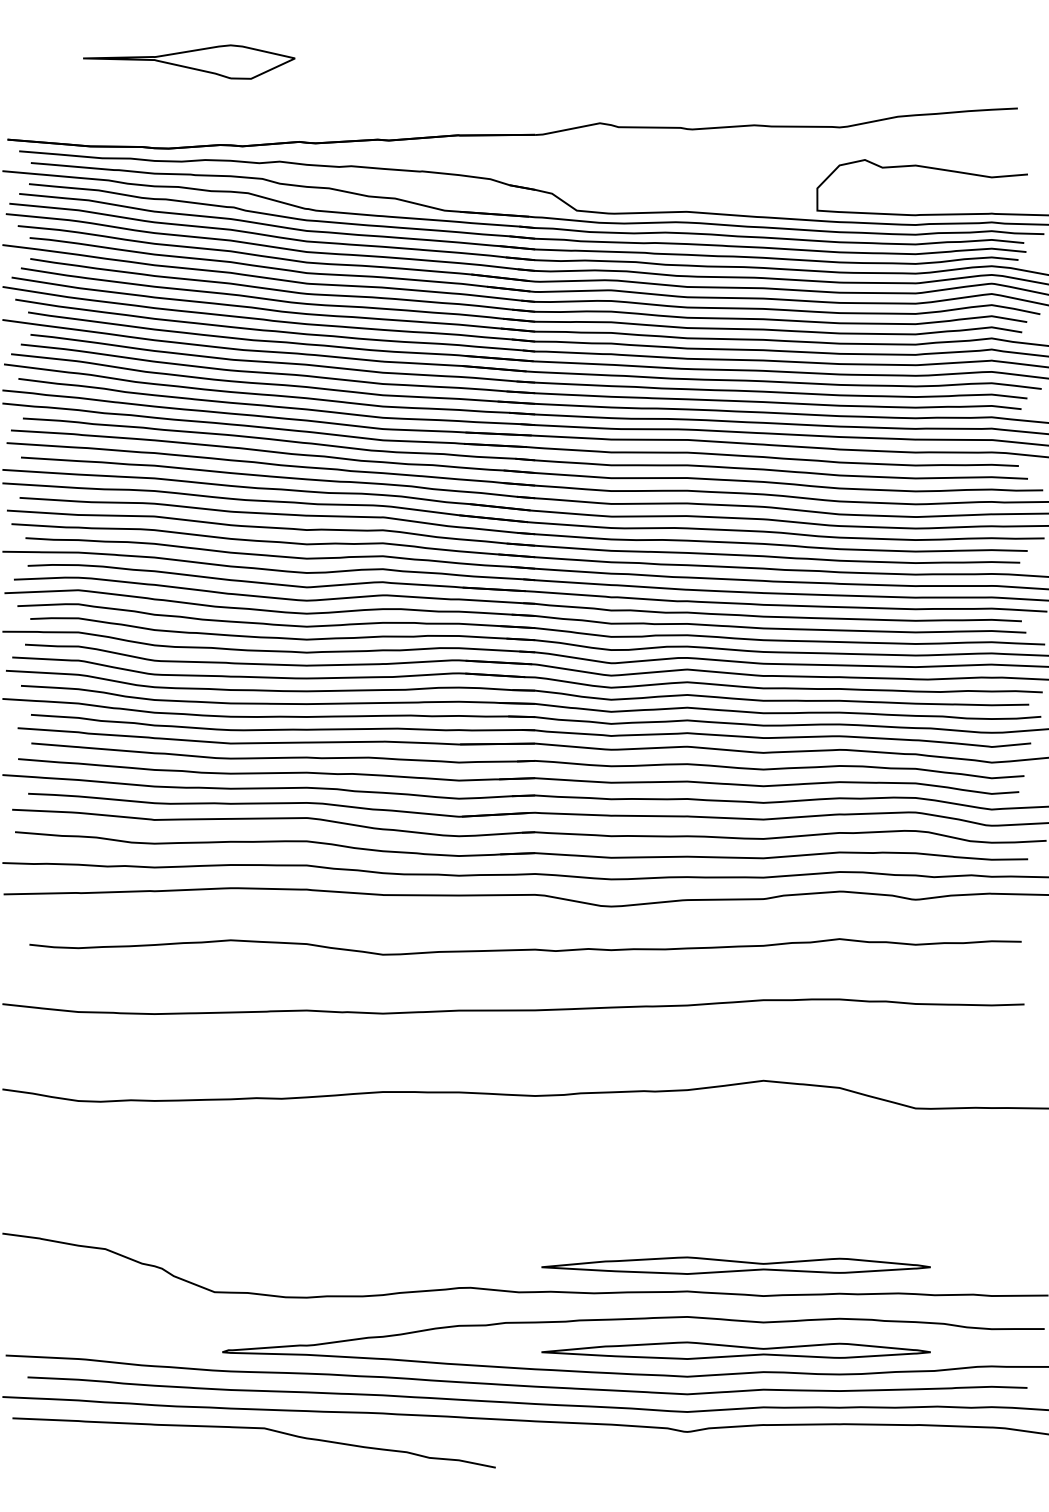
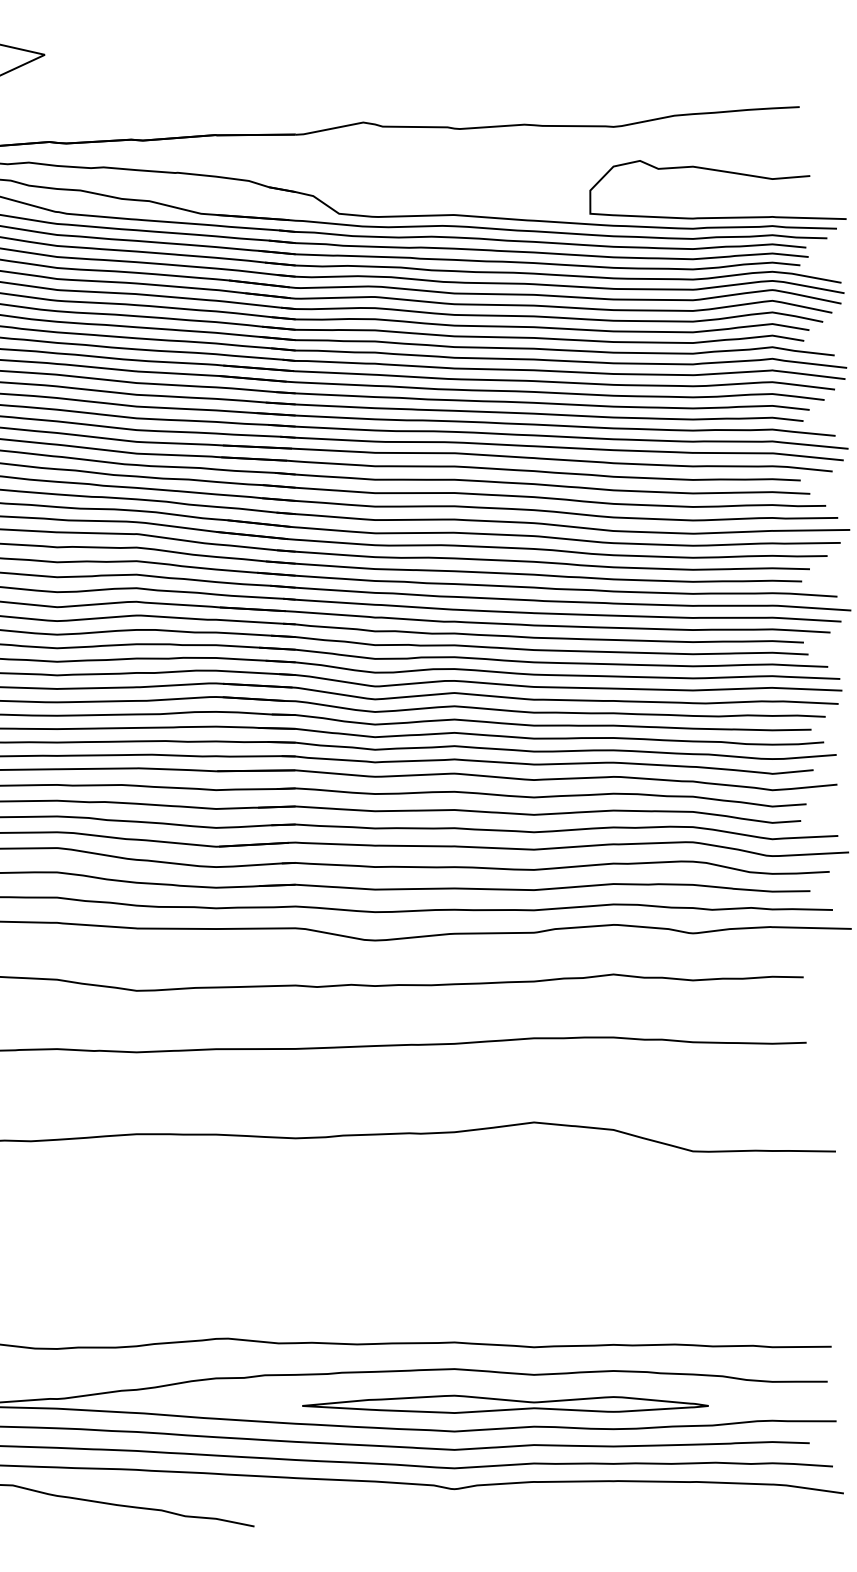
part: (735, 1265) -> (504, 1315), removed

